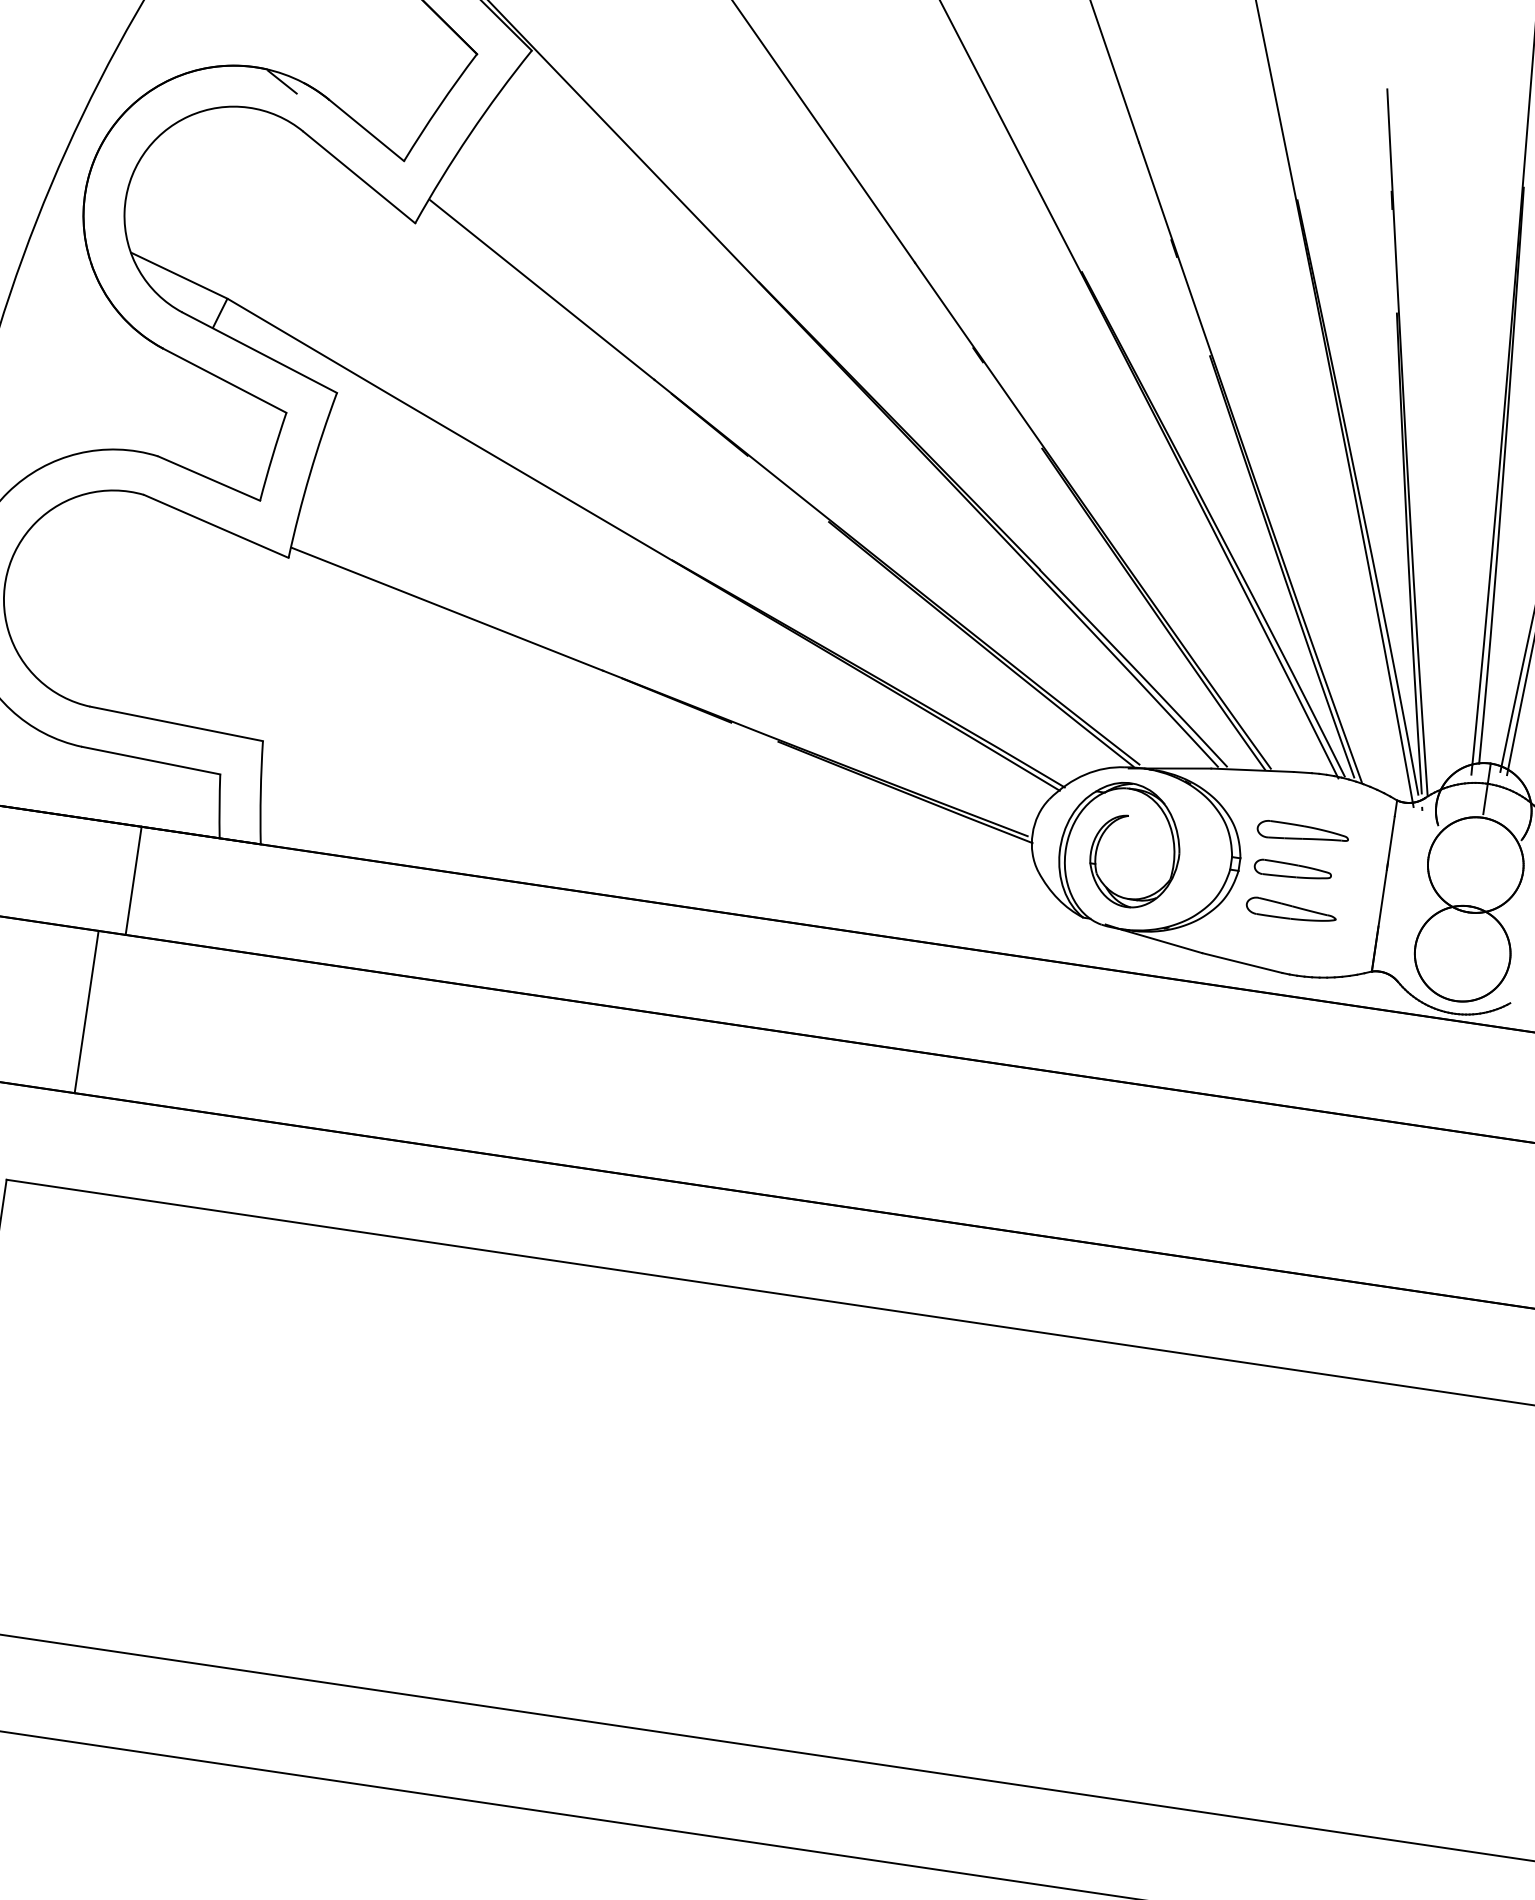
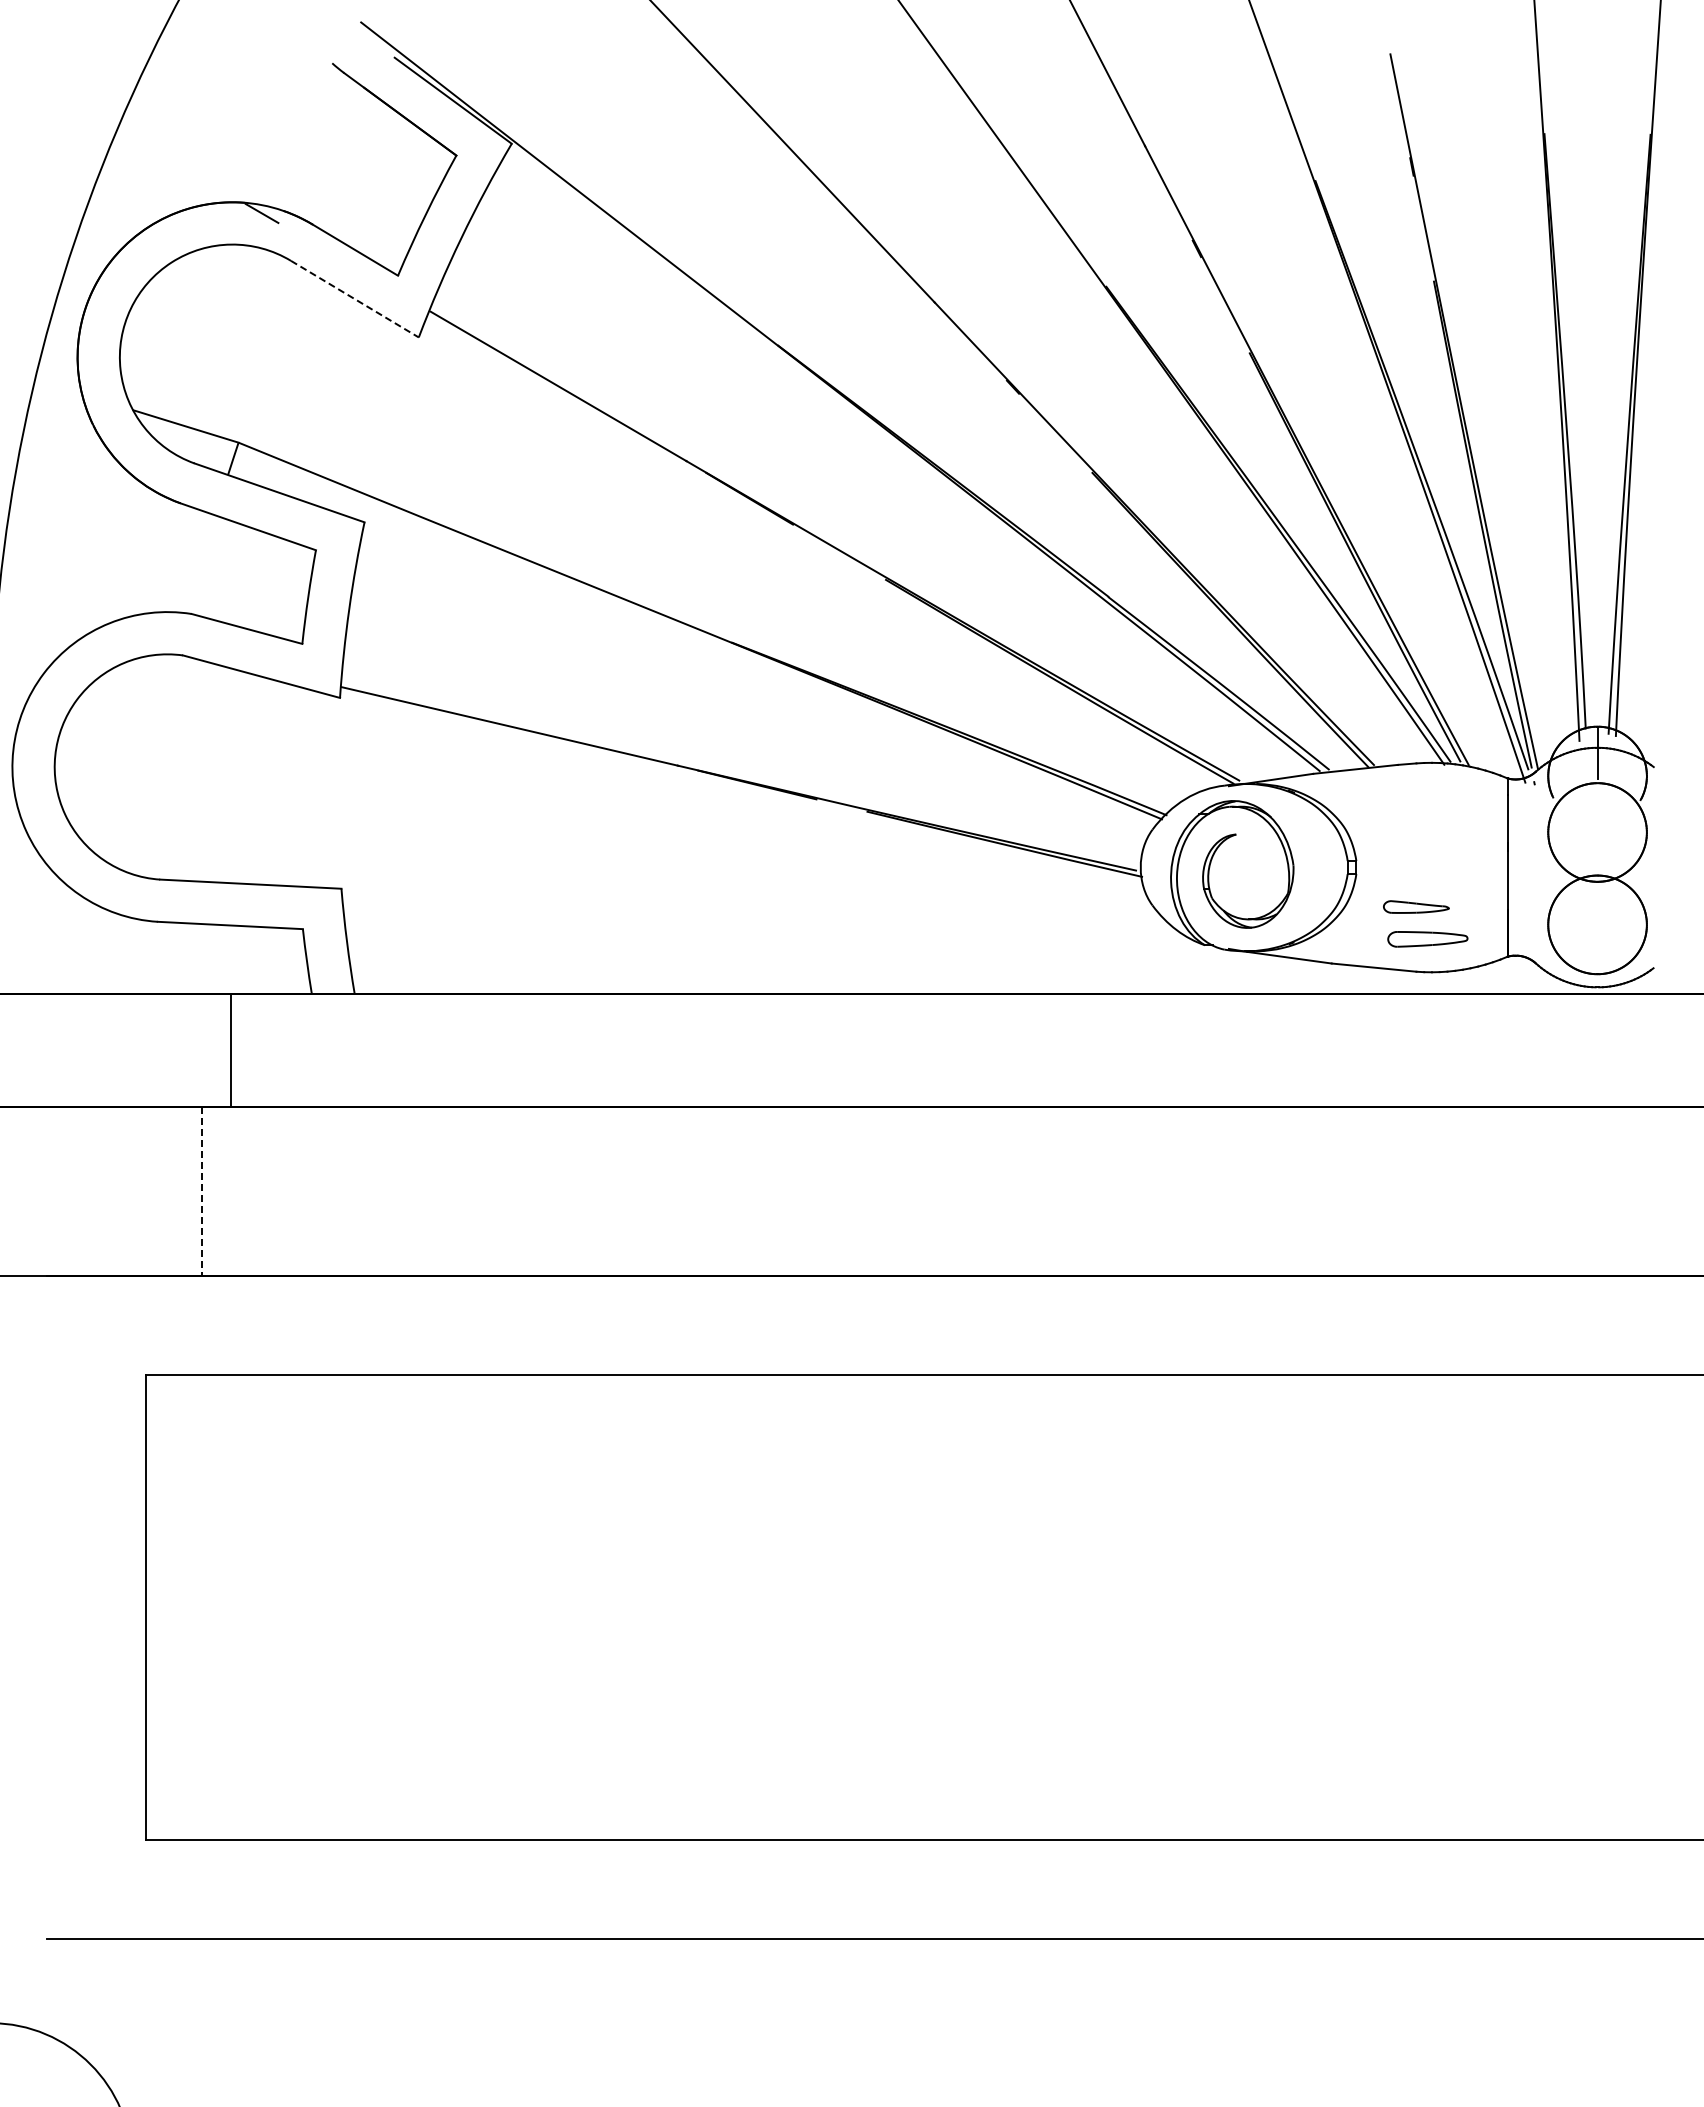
line: (359, 177) -> (355, 299), solid -> dashed
part: (1302, 833) -> (1416, 826), removed
part: (1292, 871) -> (1427, 939), moved
part: (1291, 910) -> (1416, 906), size x0.7
line: (86, 1011) -> (202, 1191), solid -> dashed

